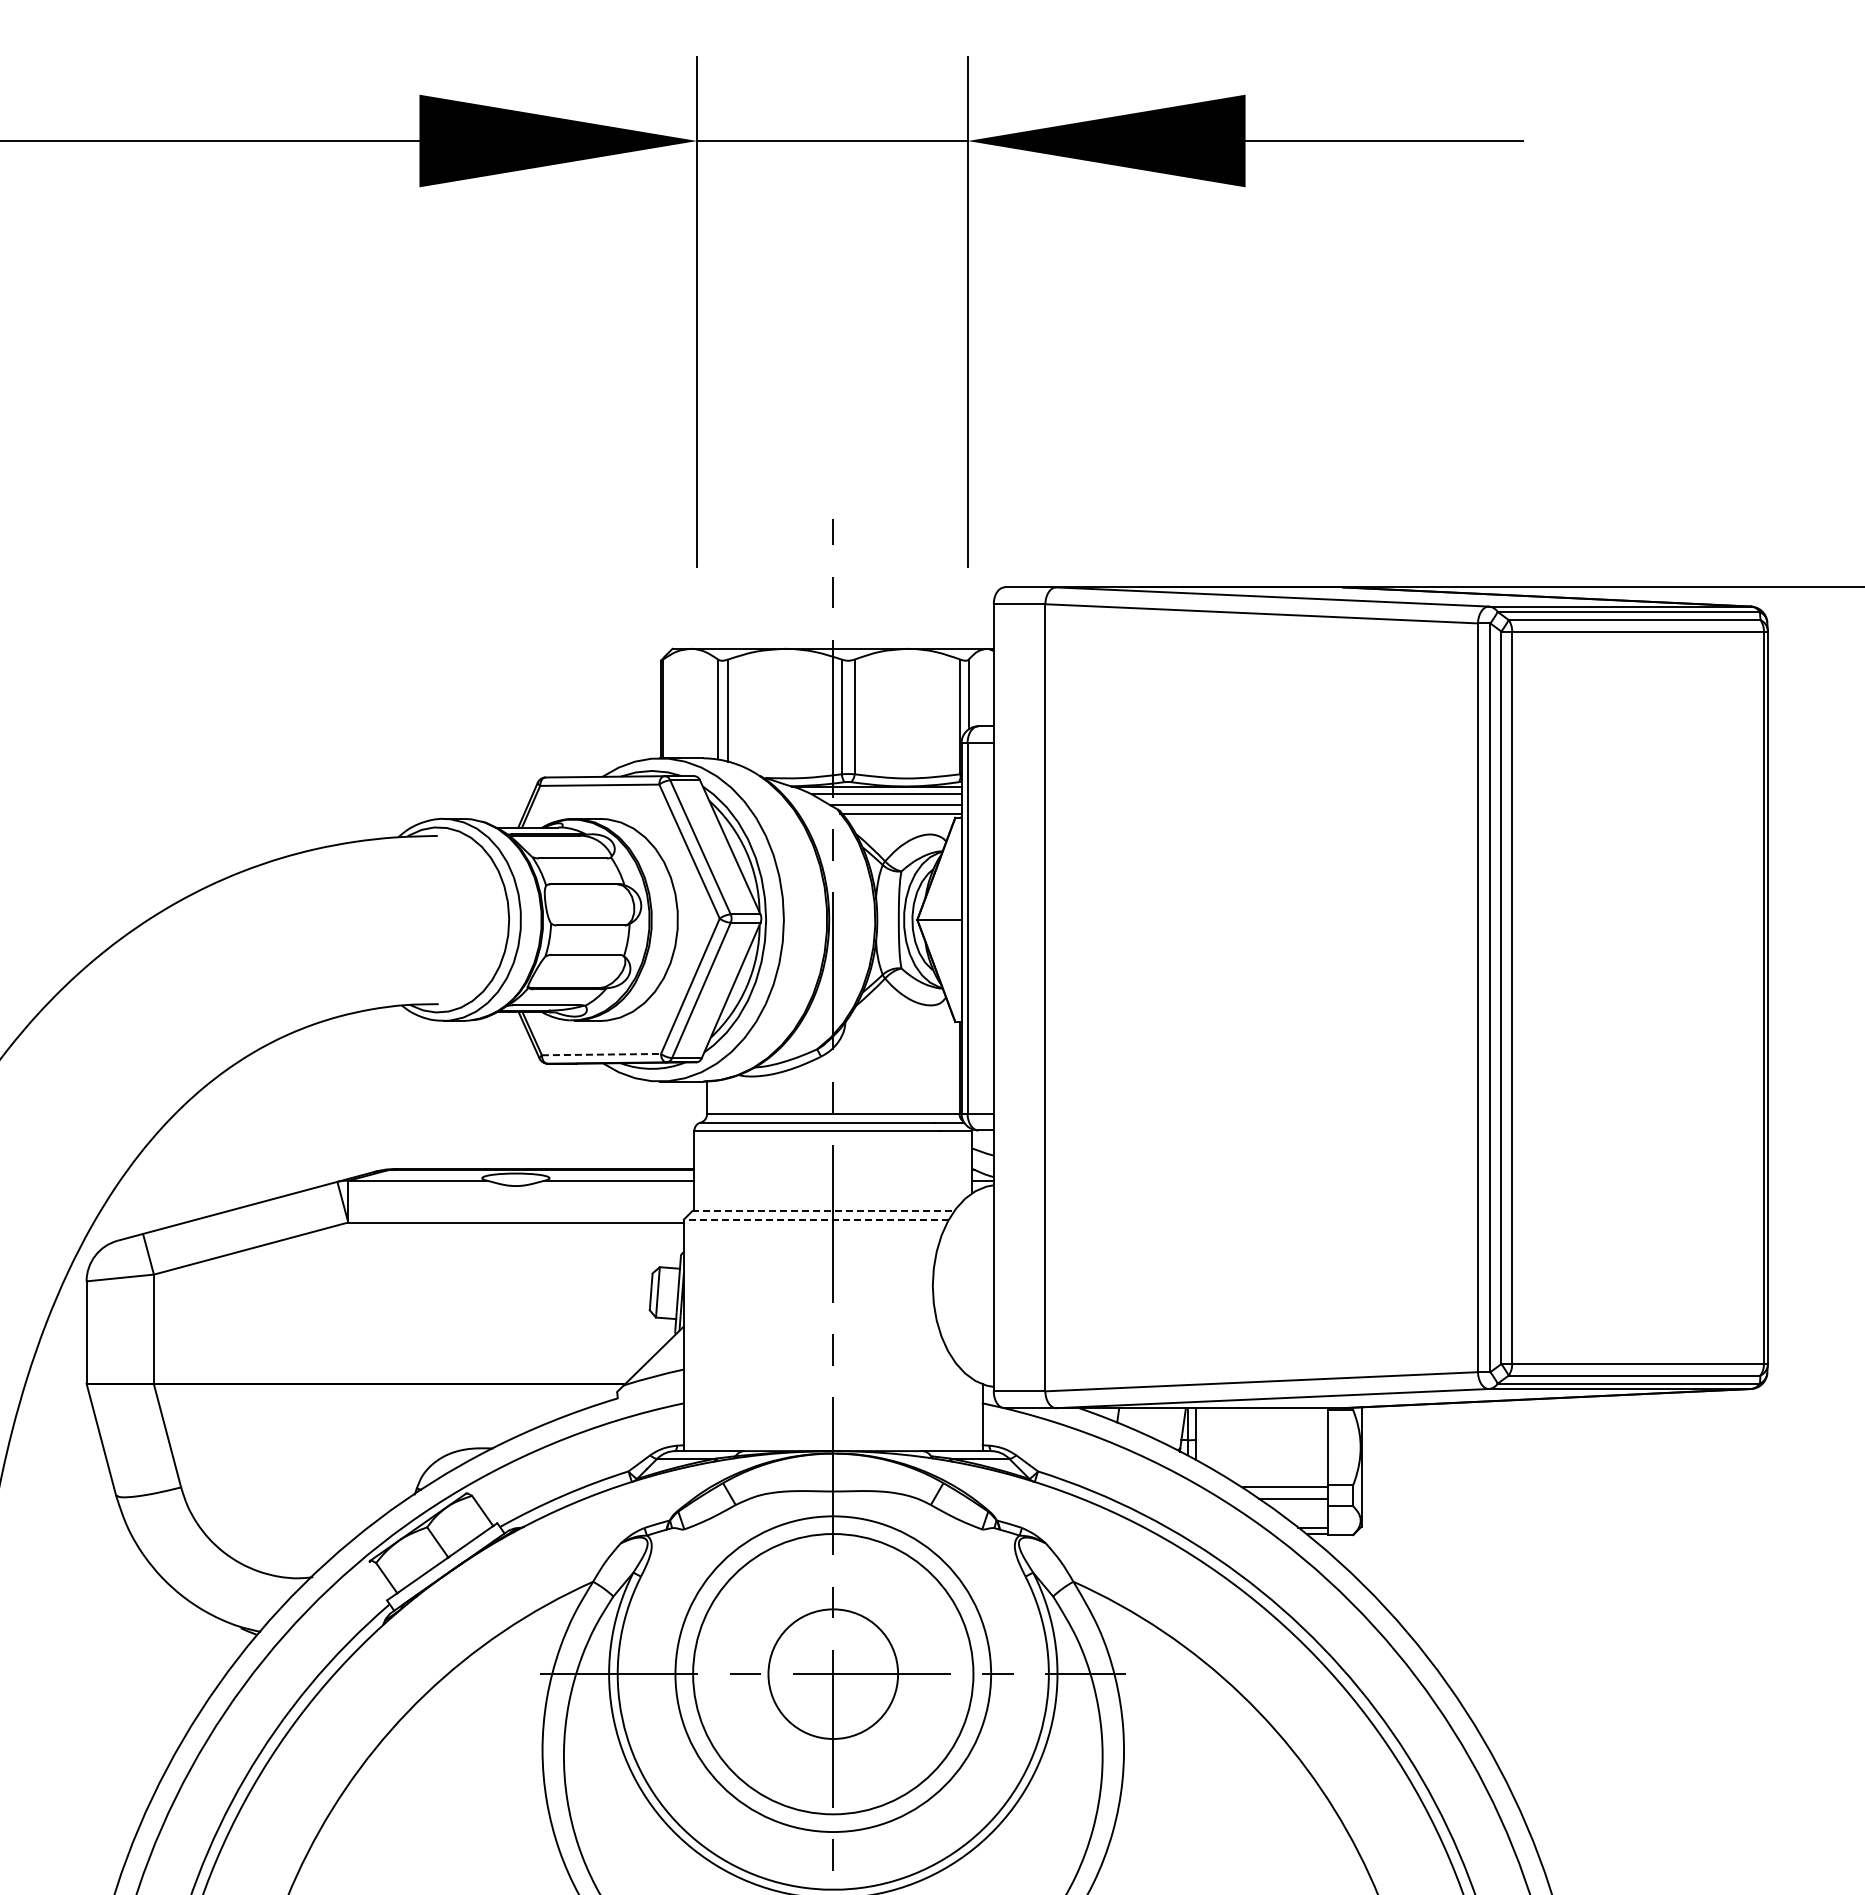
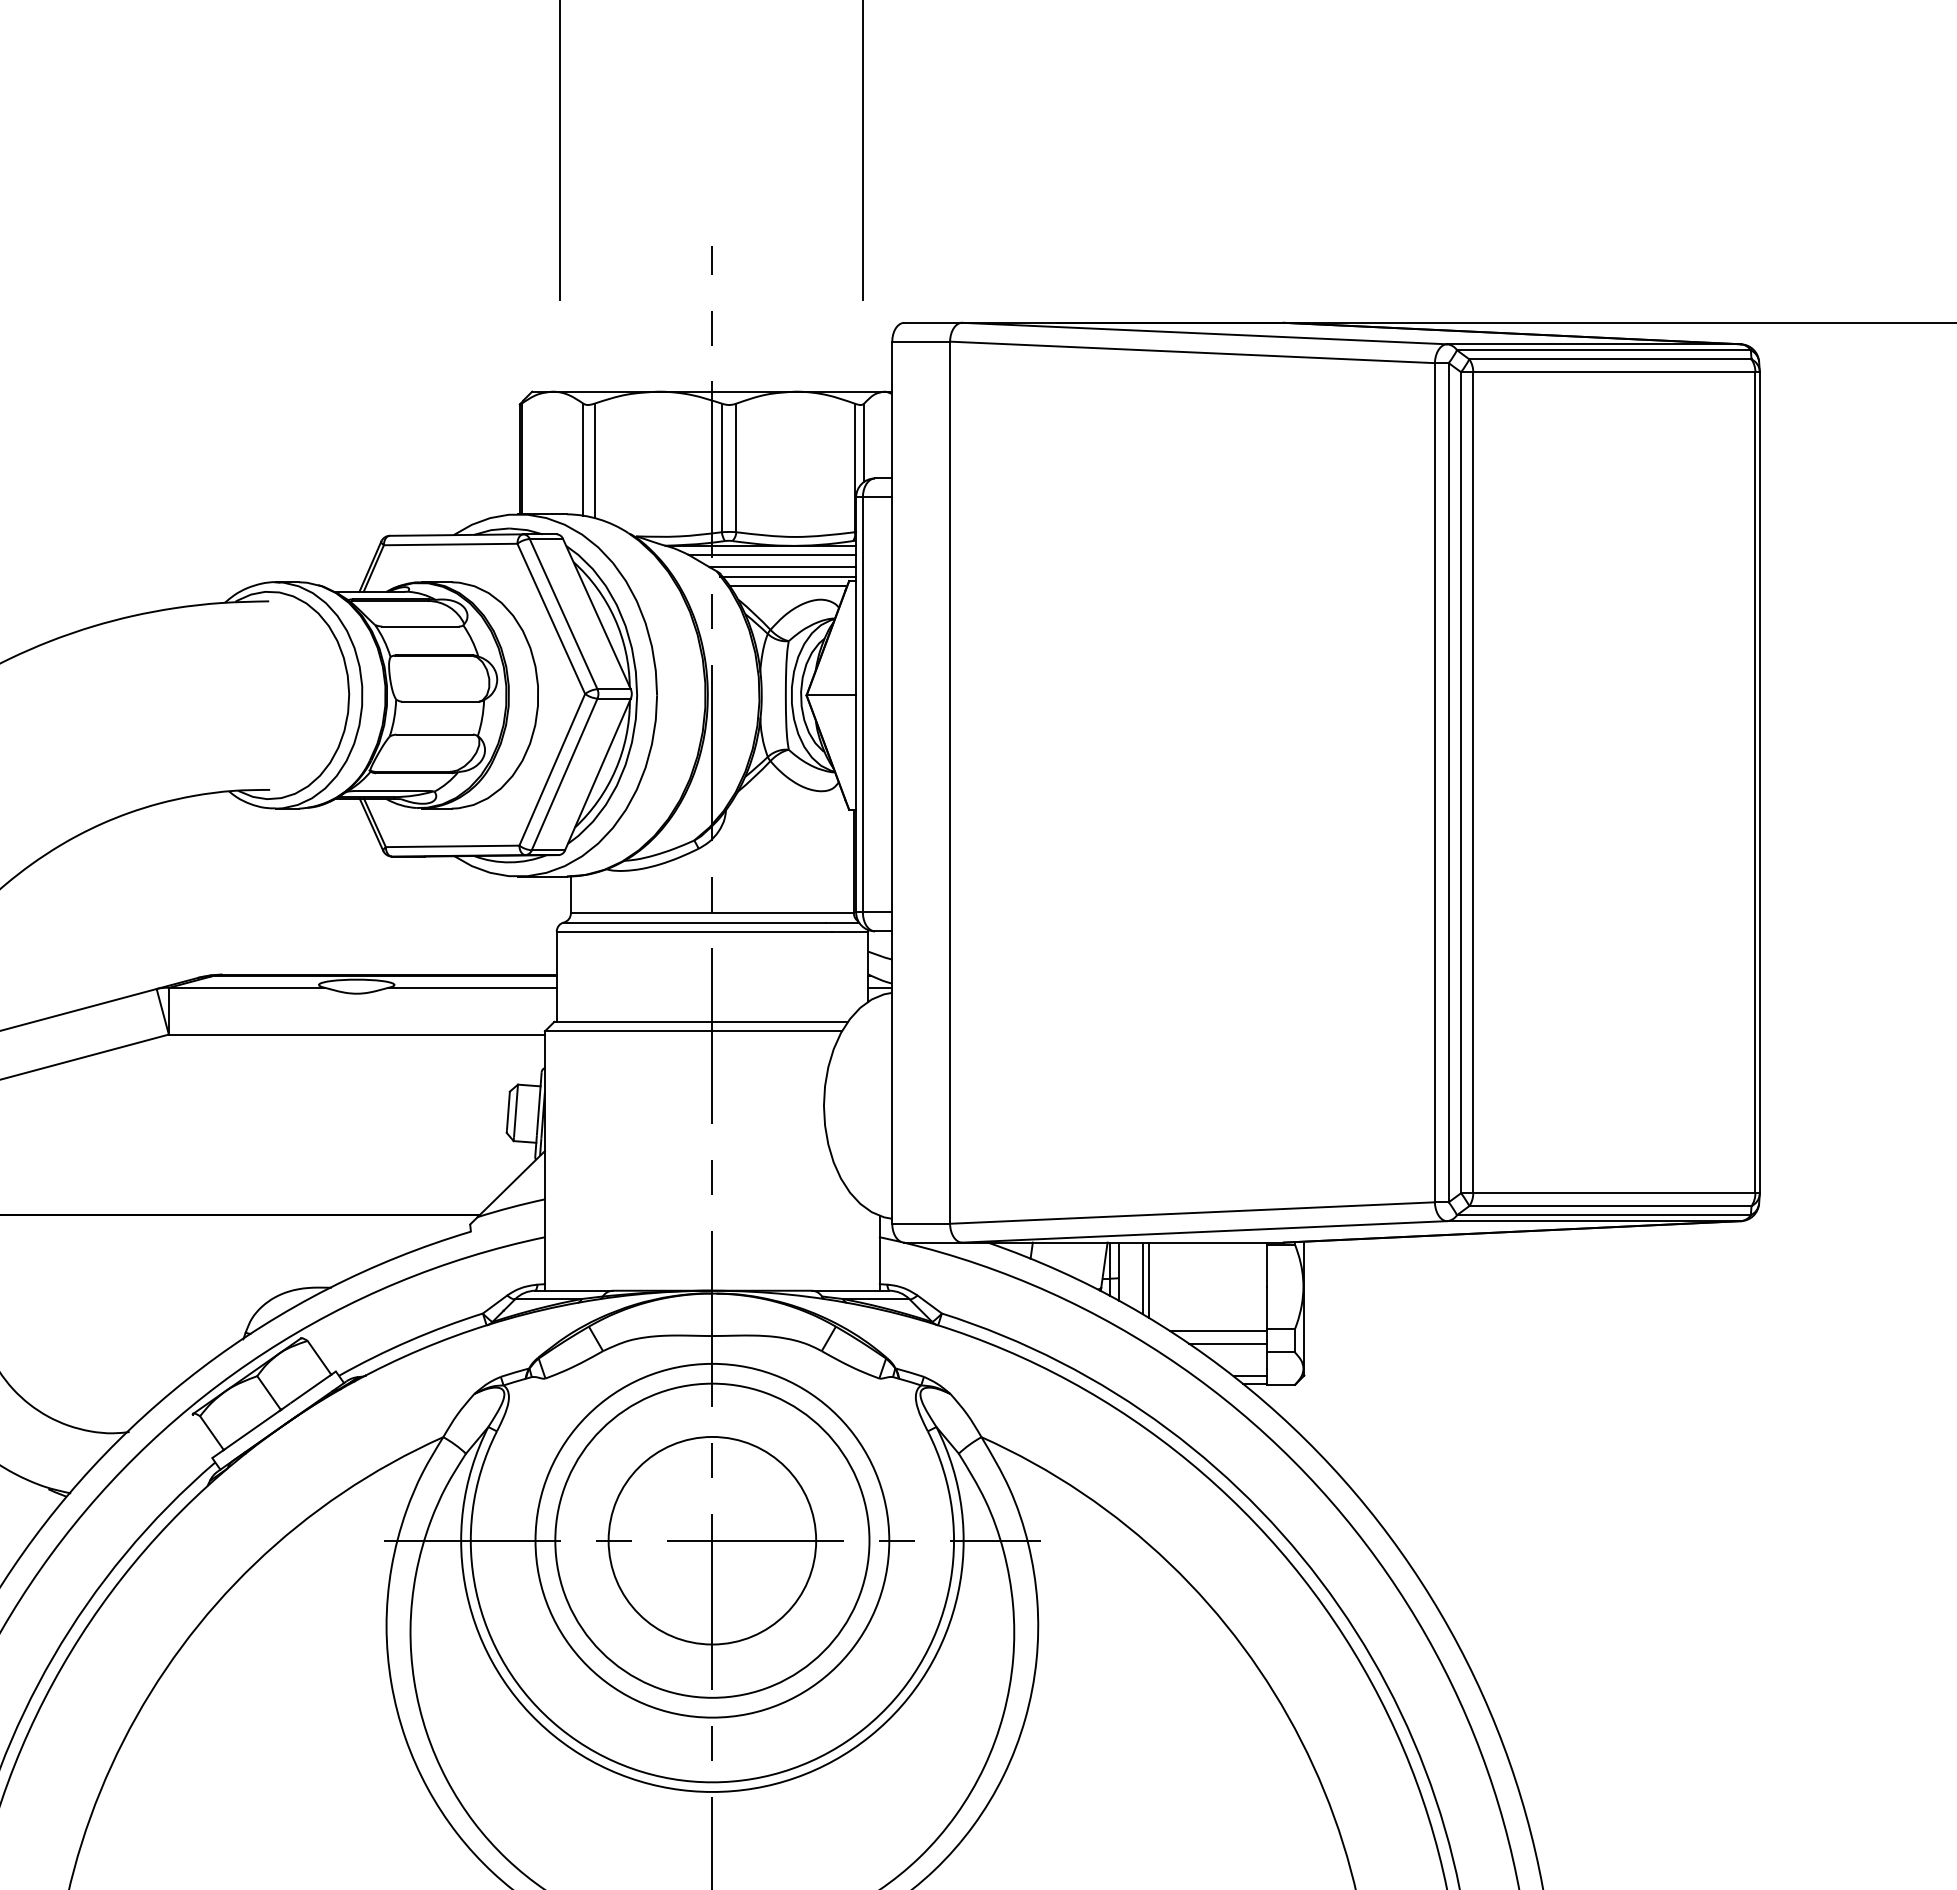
line: (900, 822) -> (787, 586), added
line: (601, 1054) -> (452, 846), dashed -> solid
line: (823, 1211) -> (701, 1022), dashed -> solid
line: (816, 1219) -> (693, 1031), dashed -> solid
line: (1217, 1440) -> (1142, 1278), added
line: (1222, 1441) -> (1148, 1279), added
circle: (832, 1673) -> (711, 1539), size x1.43

